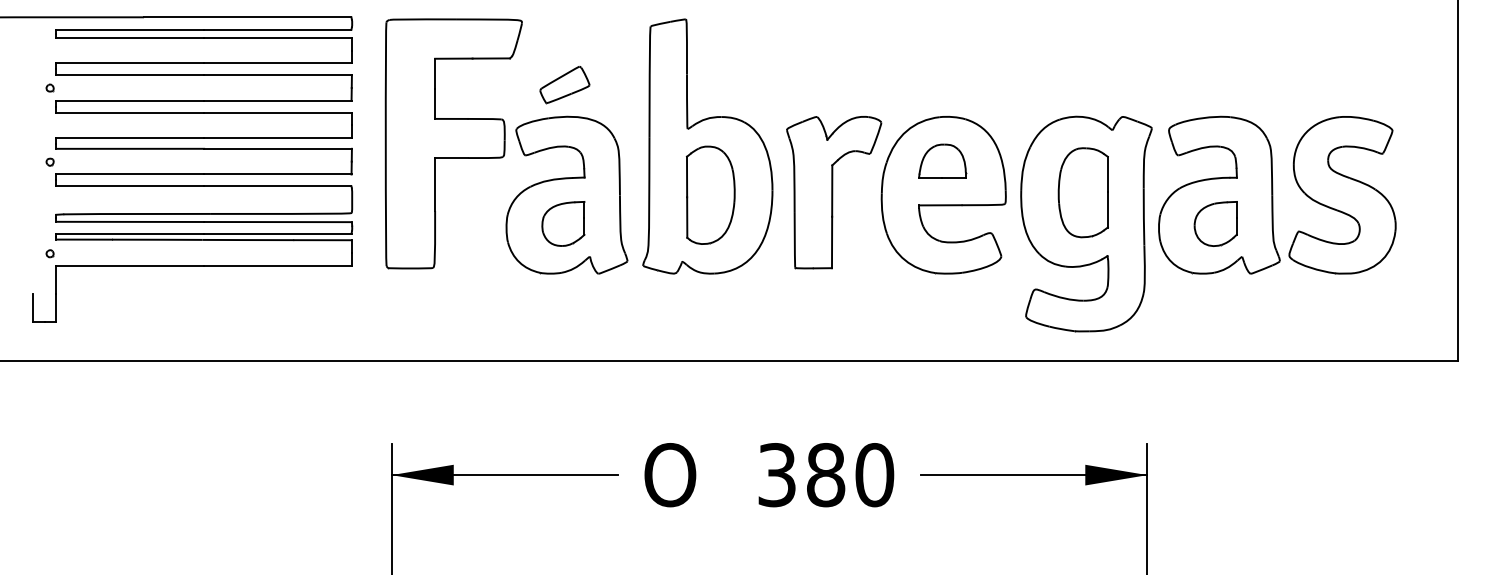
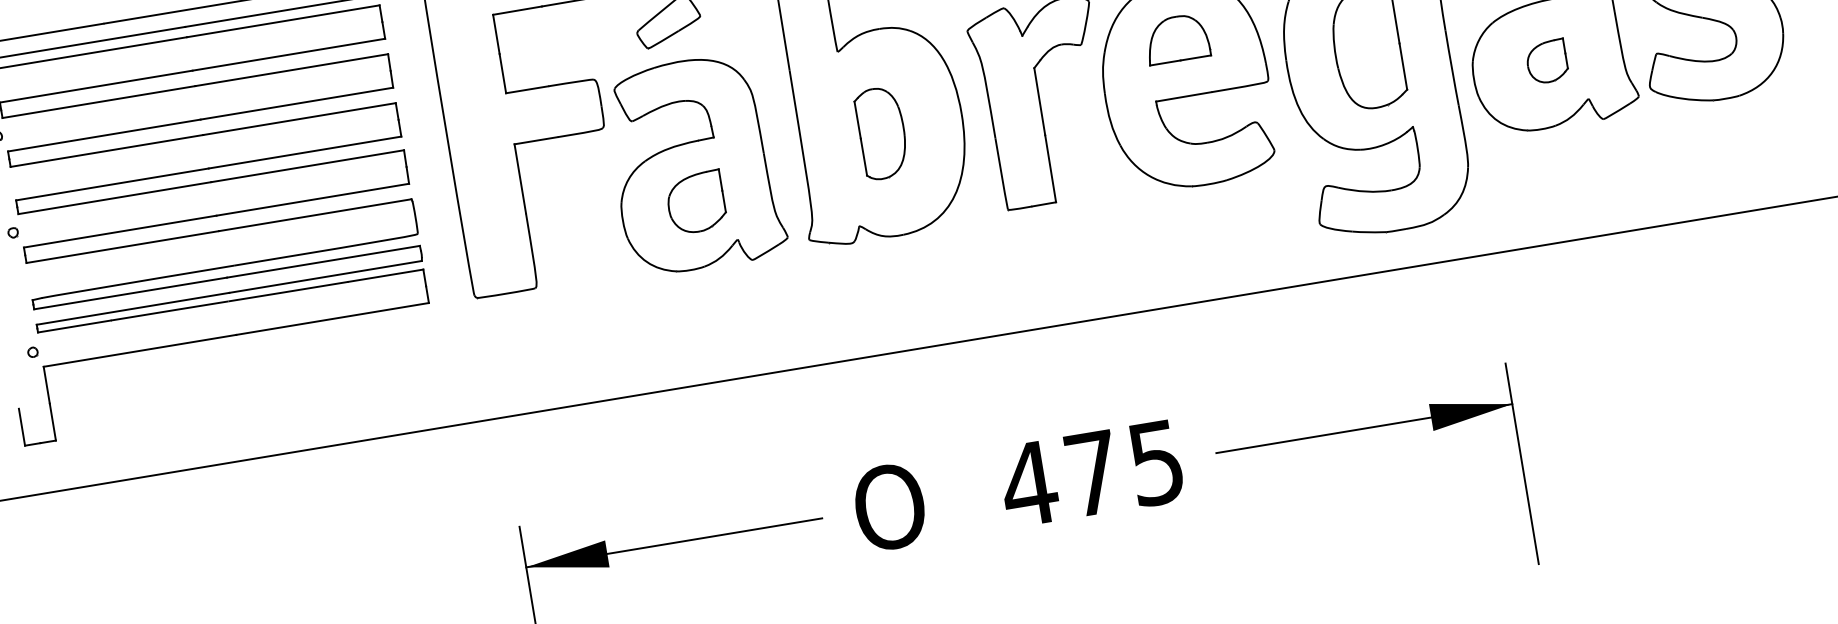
part: (710, 194) -> (881, 132), size x0.7
part: (1215, 223) -> (1546, 61), size x0.7
text: (825, 475) -> (1092, 474), 380 -> 475

